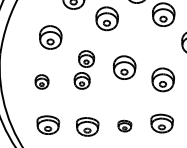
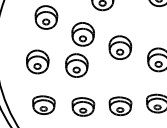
part: (84, 69) -> (80, 49), size x1.43
part: (41, 81) -> (37, 61), size x1.67
part: (124, 125) -> (120, 105), size x1.67

